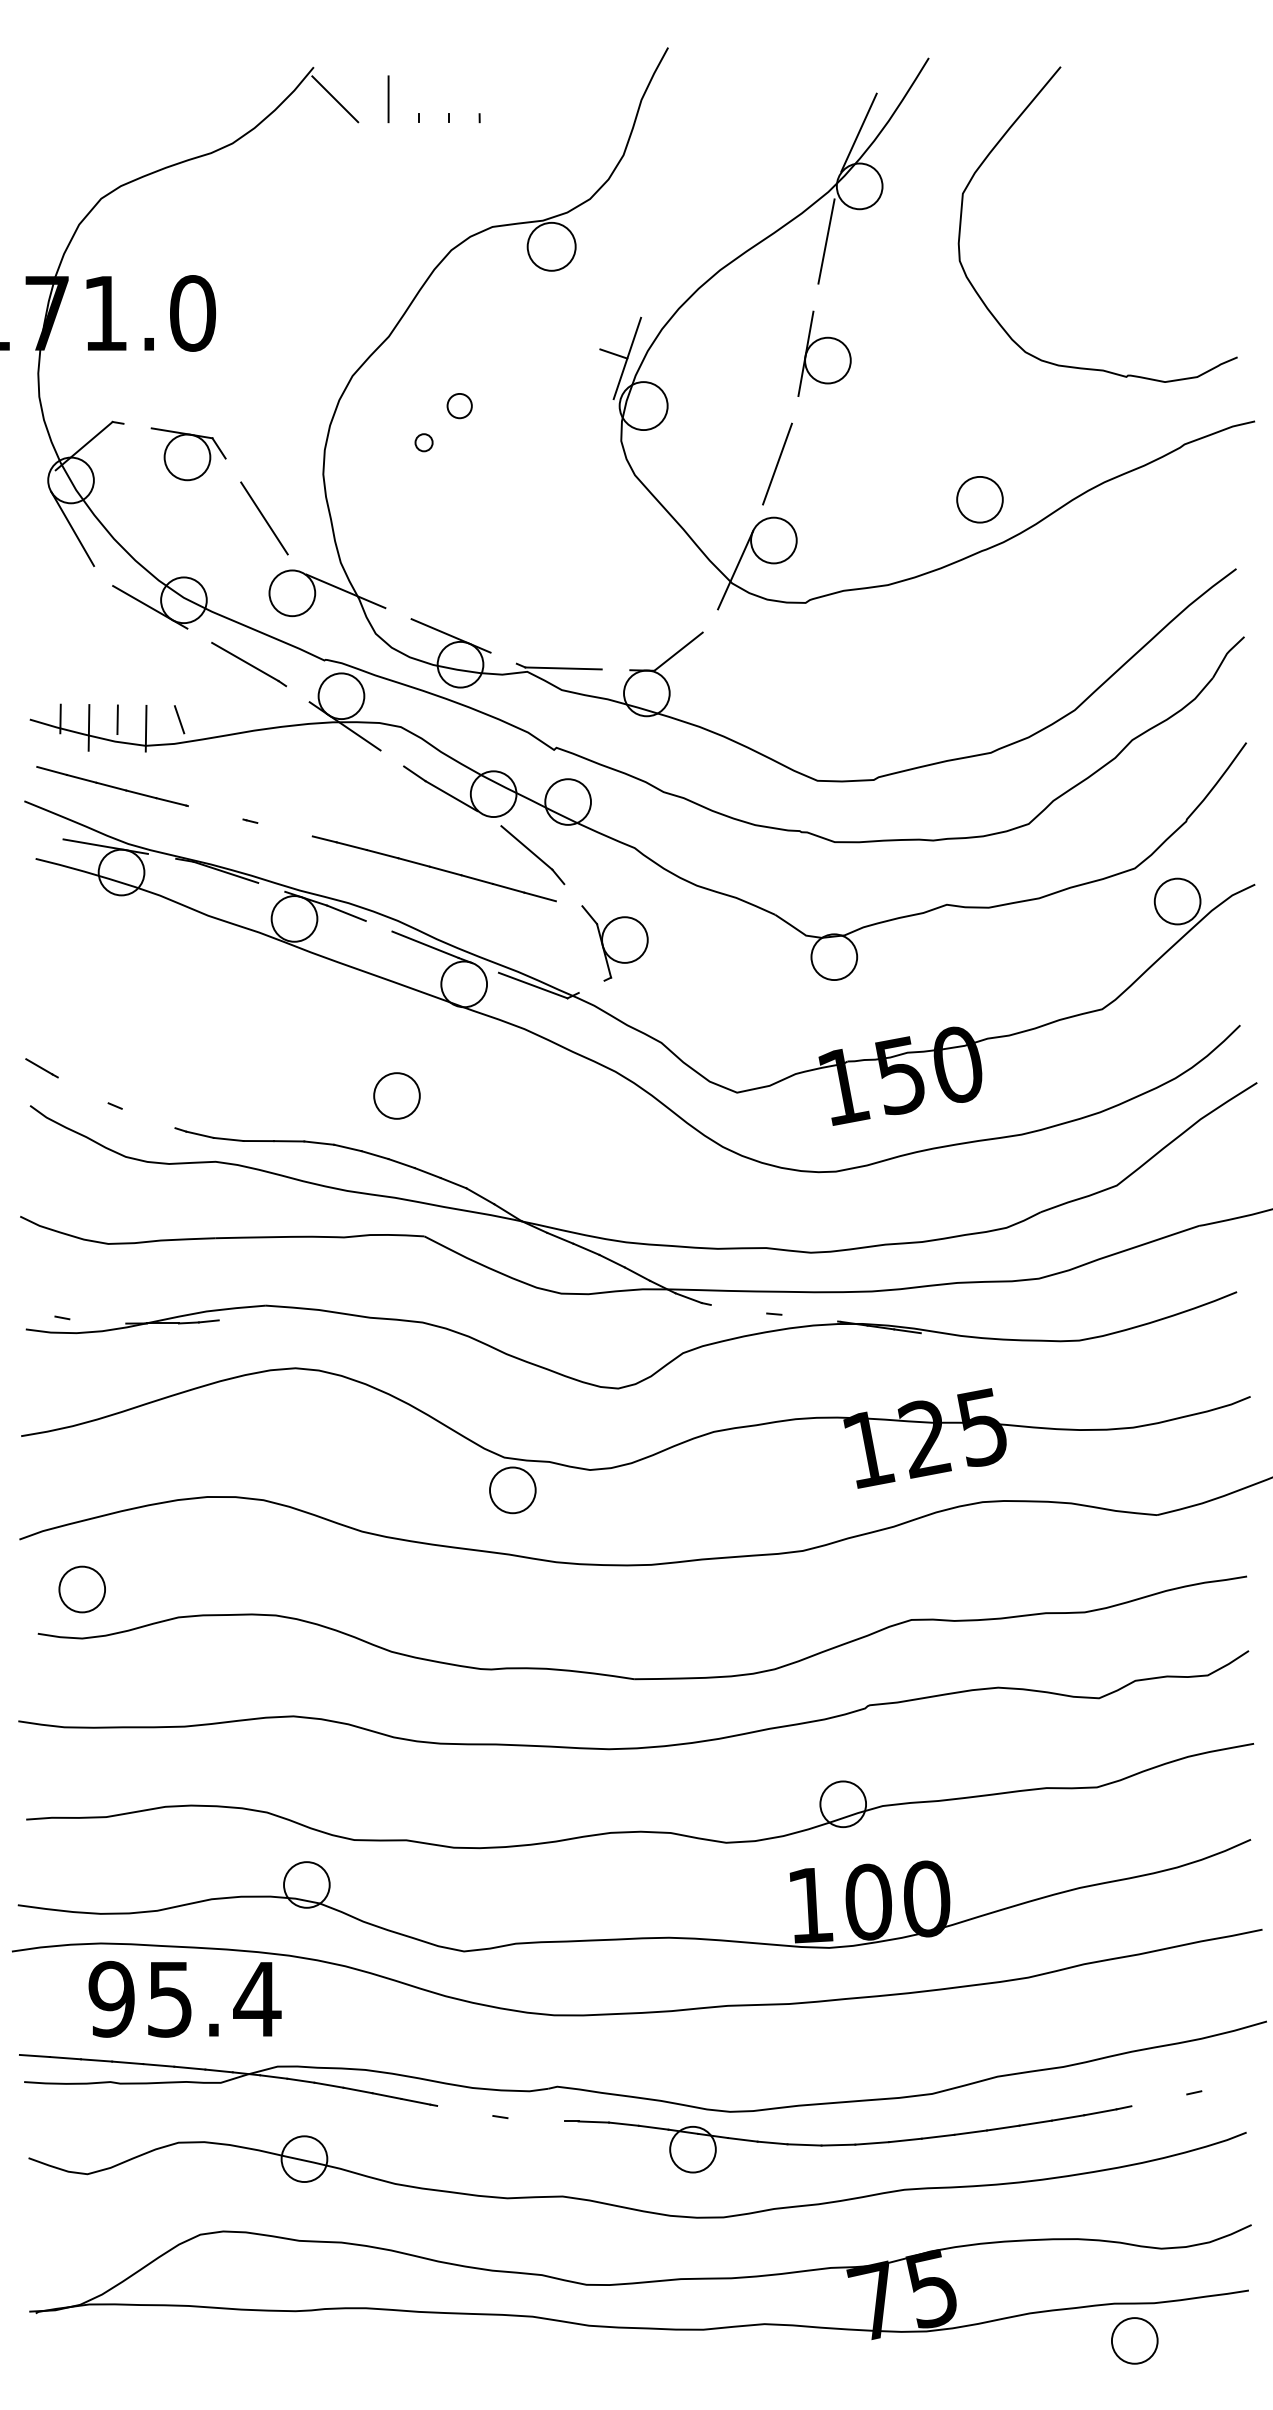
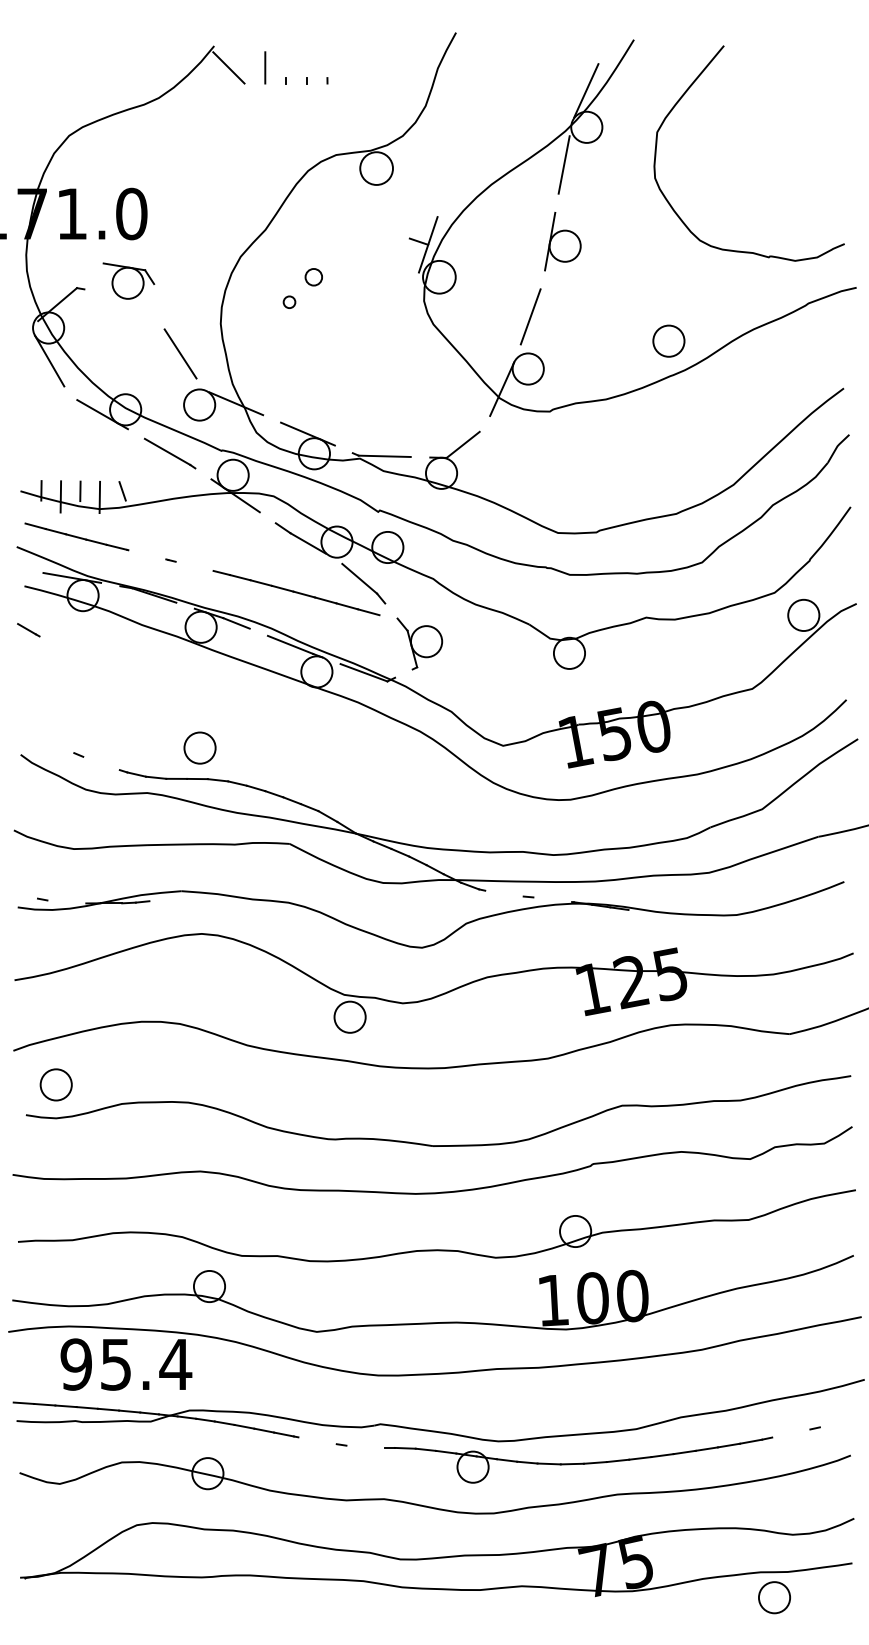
part: (188, 453) -> (128, 280), moved
line: (41, 1068) -> (28, 630), moved
part: (396, 1095) -> (199, 747), moved

